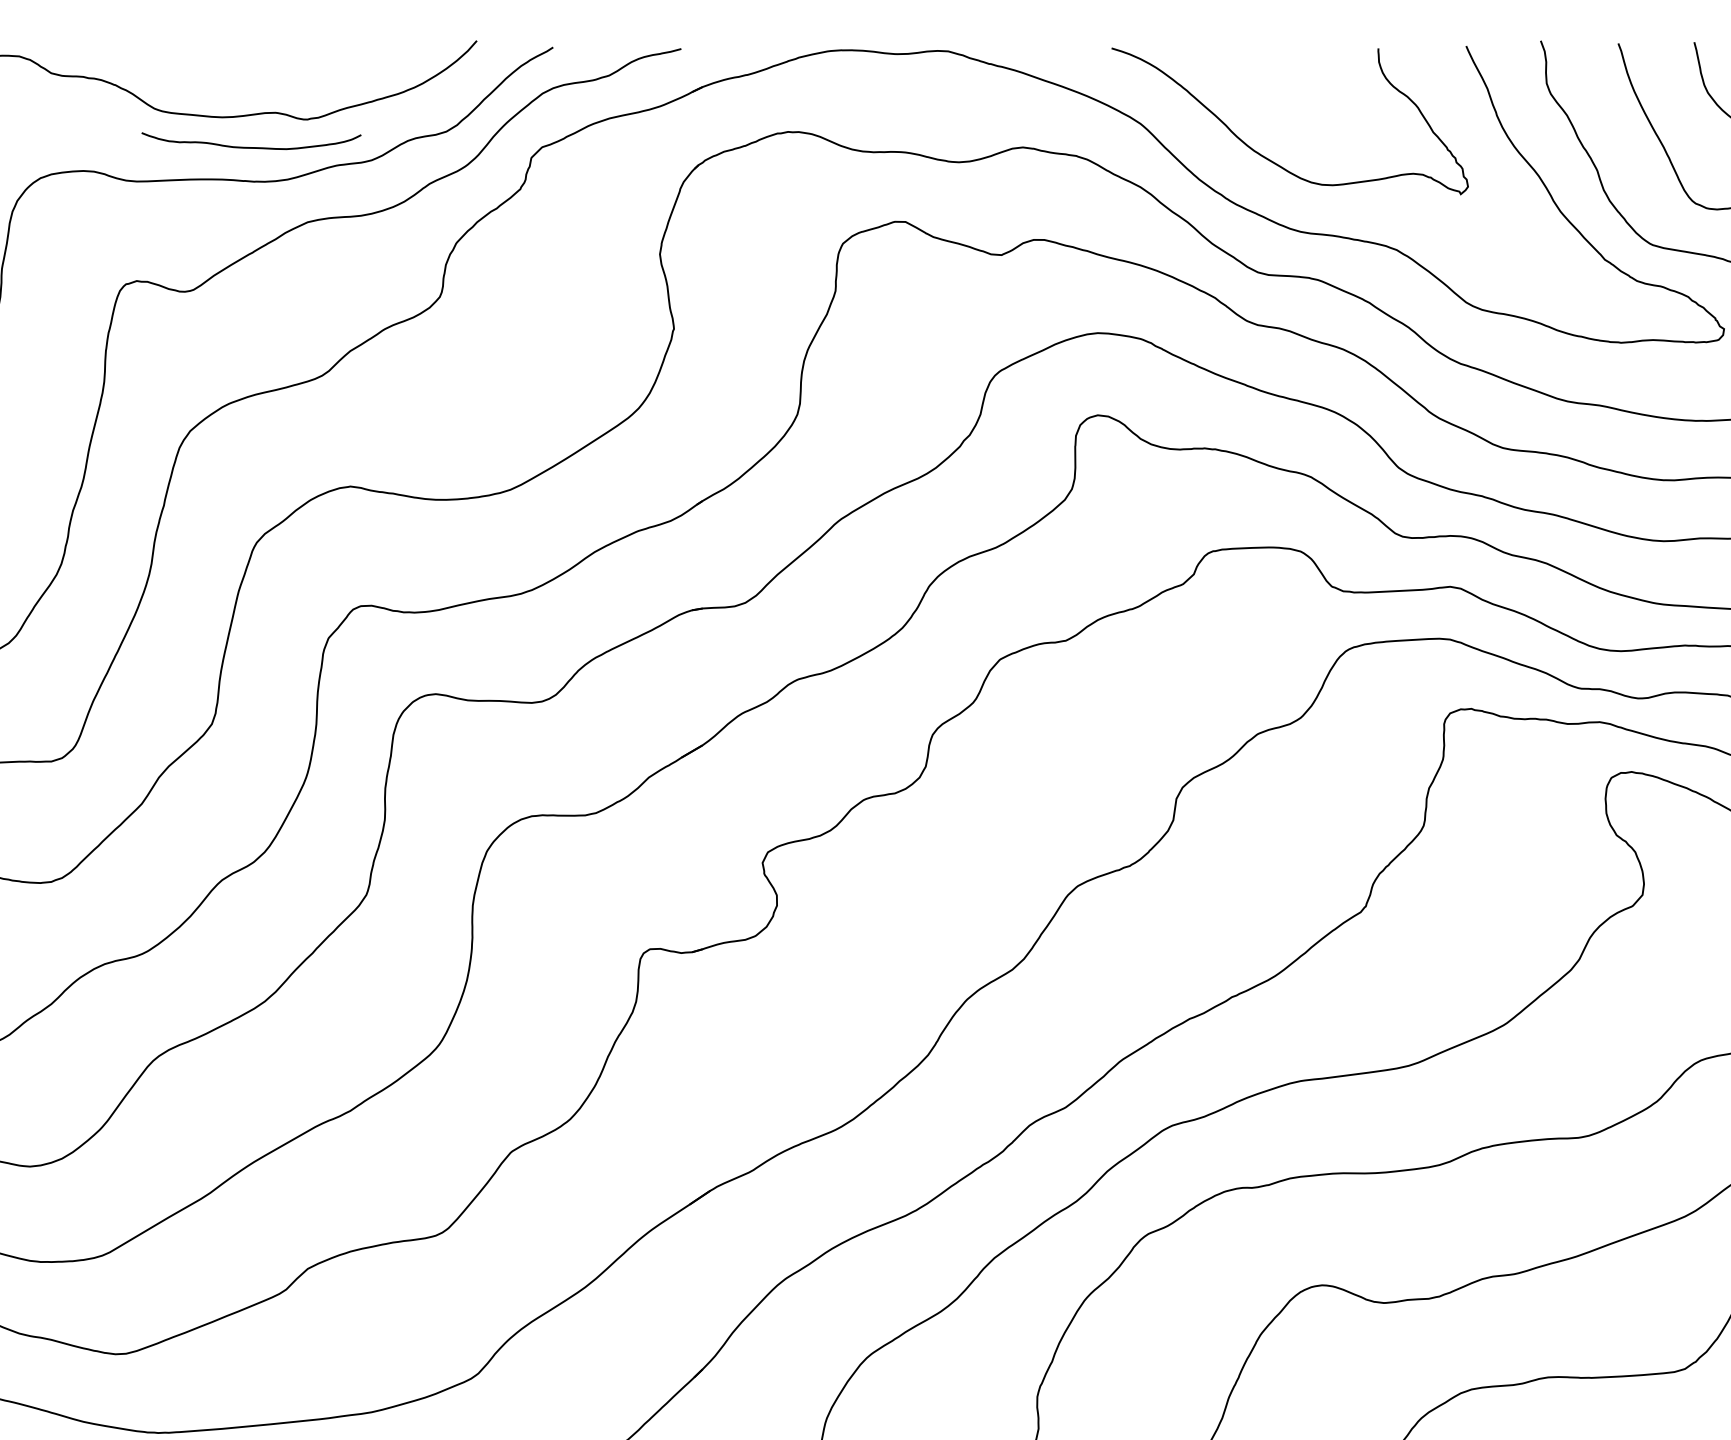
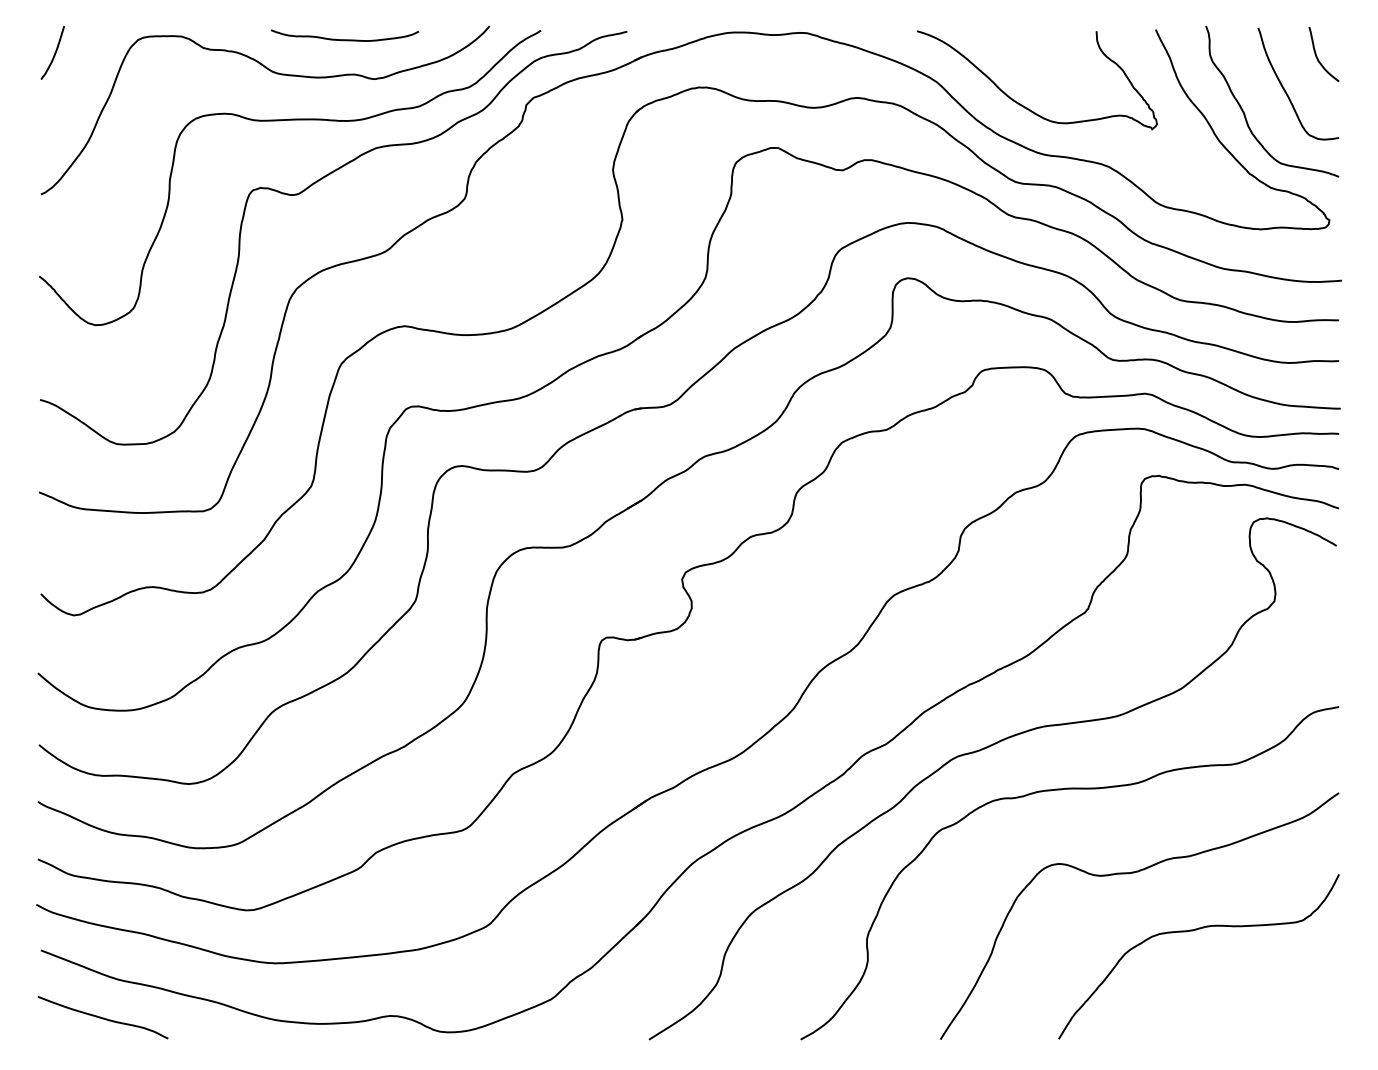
curve: (252, 146) -> (345, 39), moved

